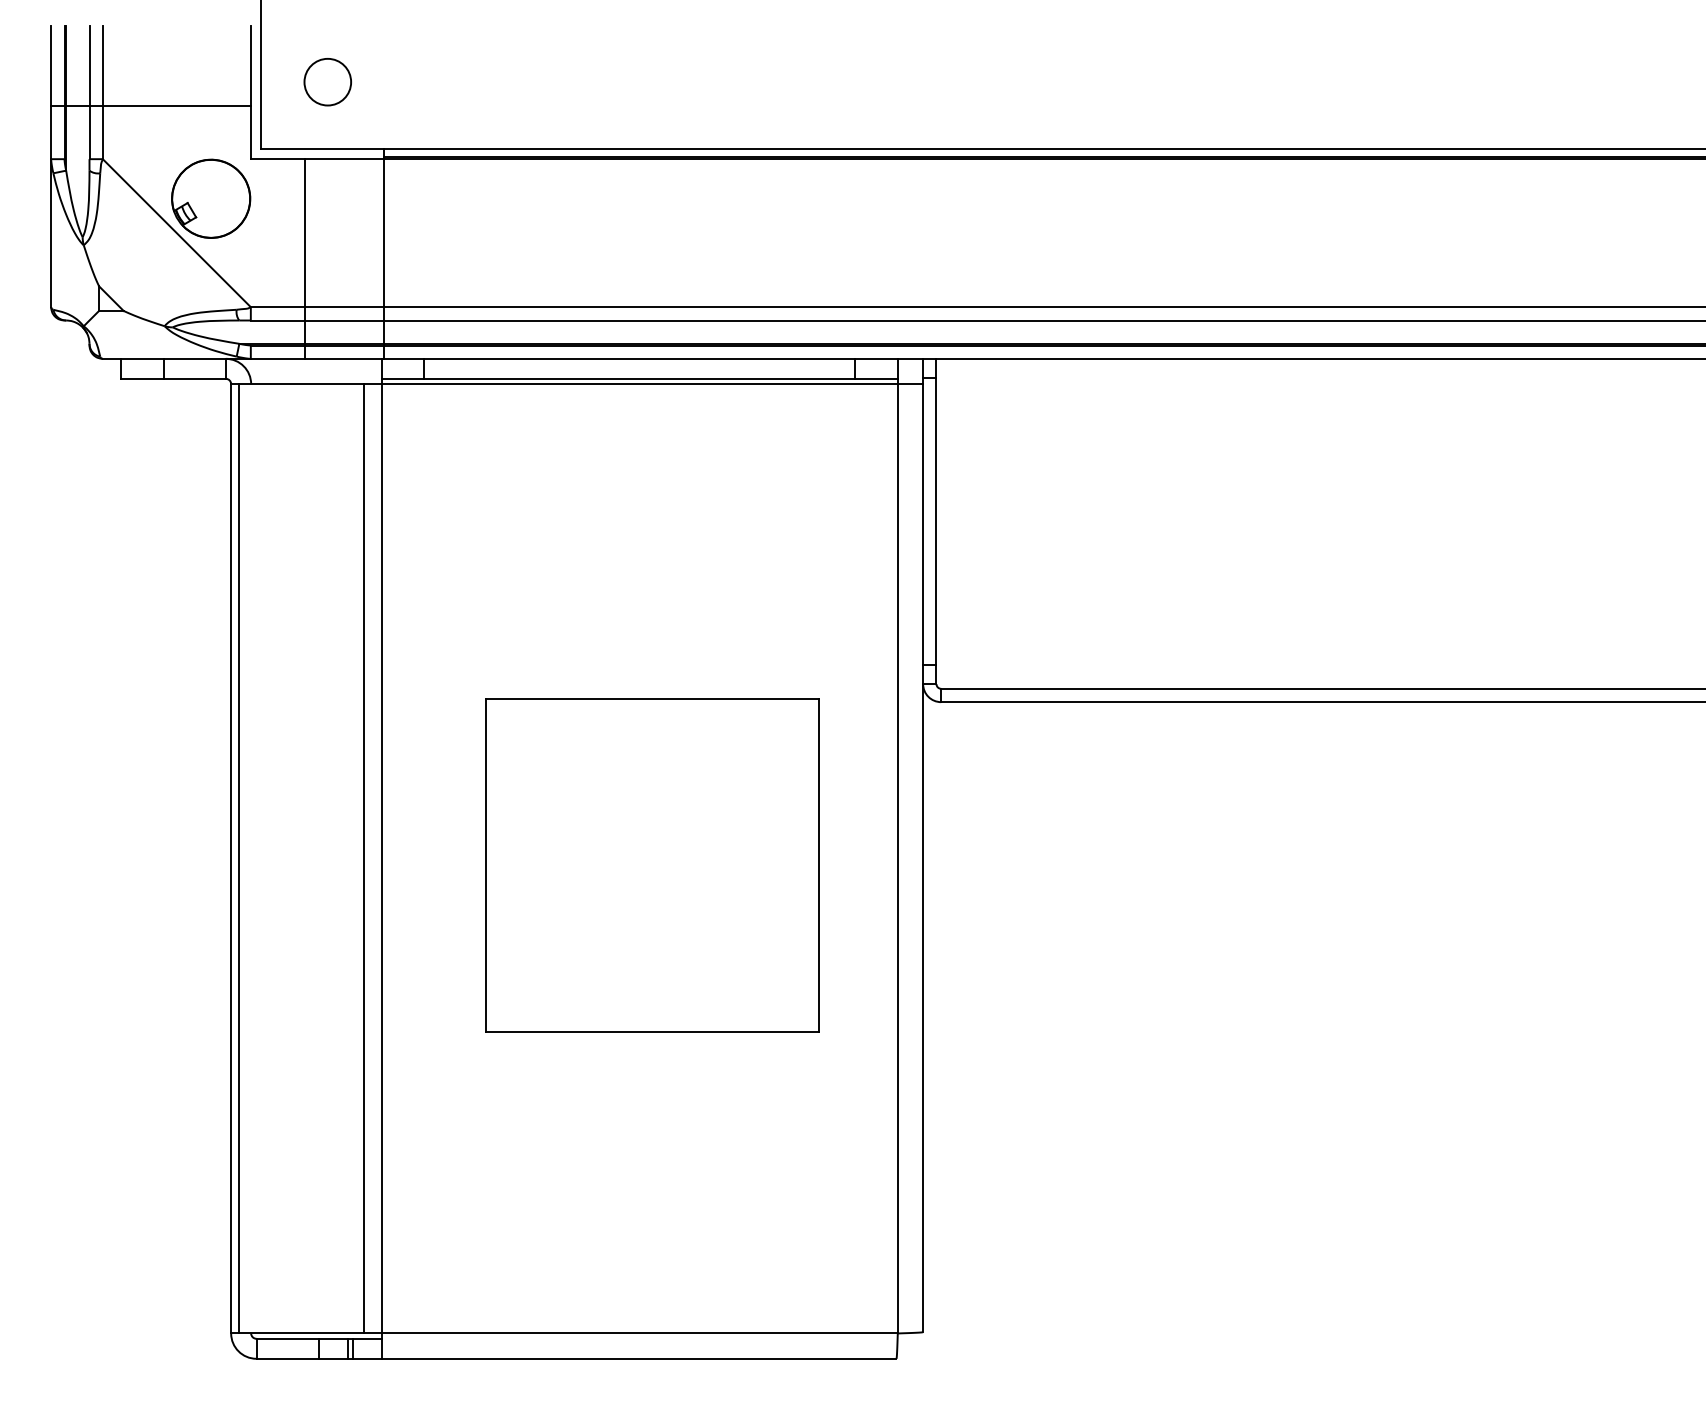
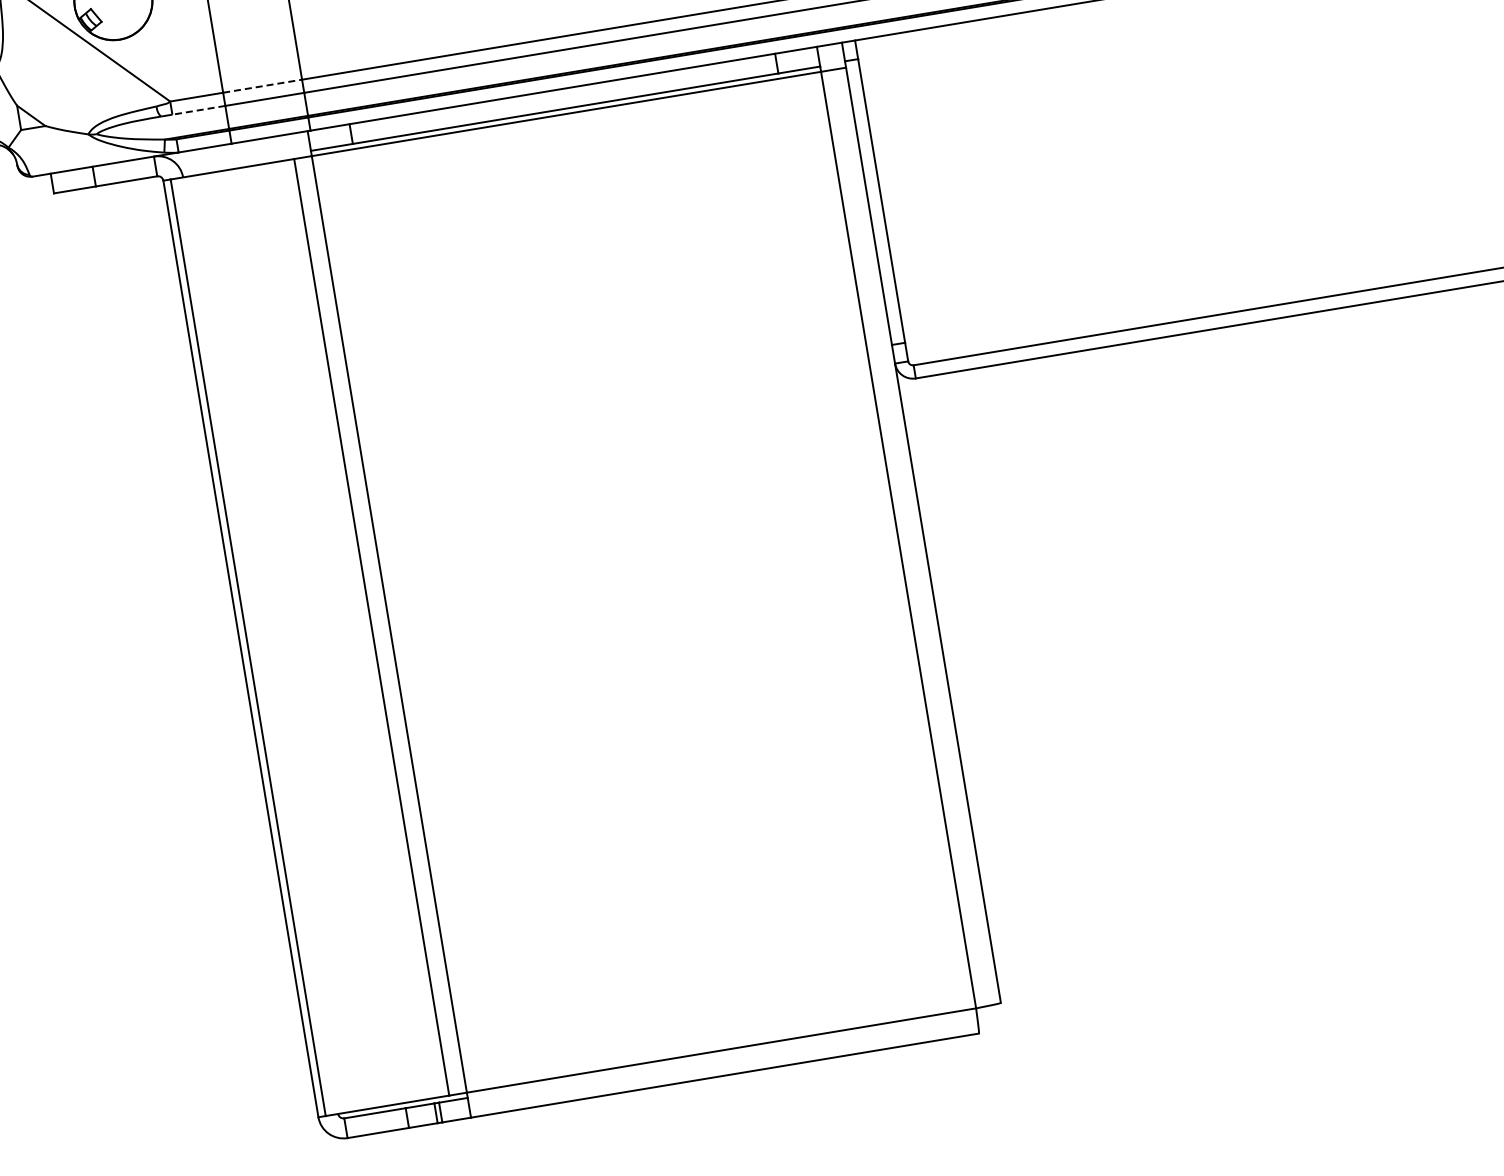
line: (344, 307) -> (262, 86), solid -> dashed
line: (277, 320) -> (198, 110), solid -> dashed
part: (652, 865) -> (657, 586), removed

